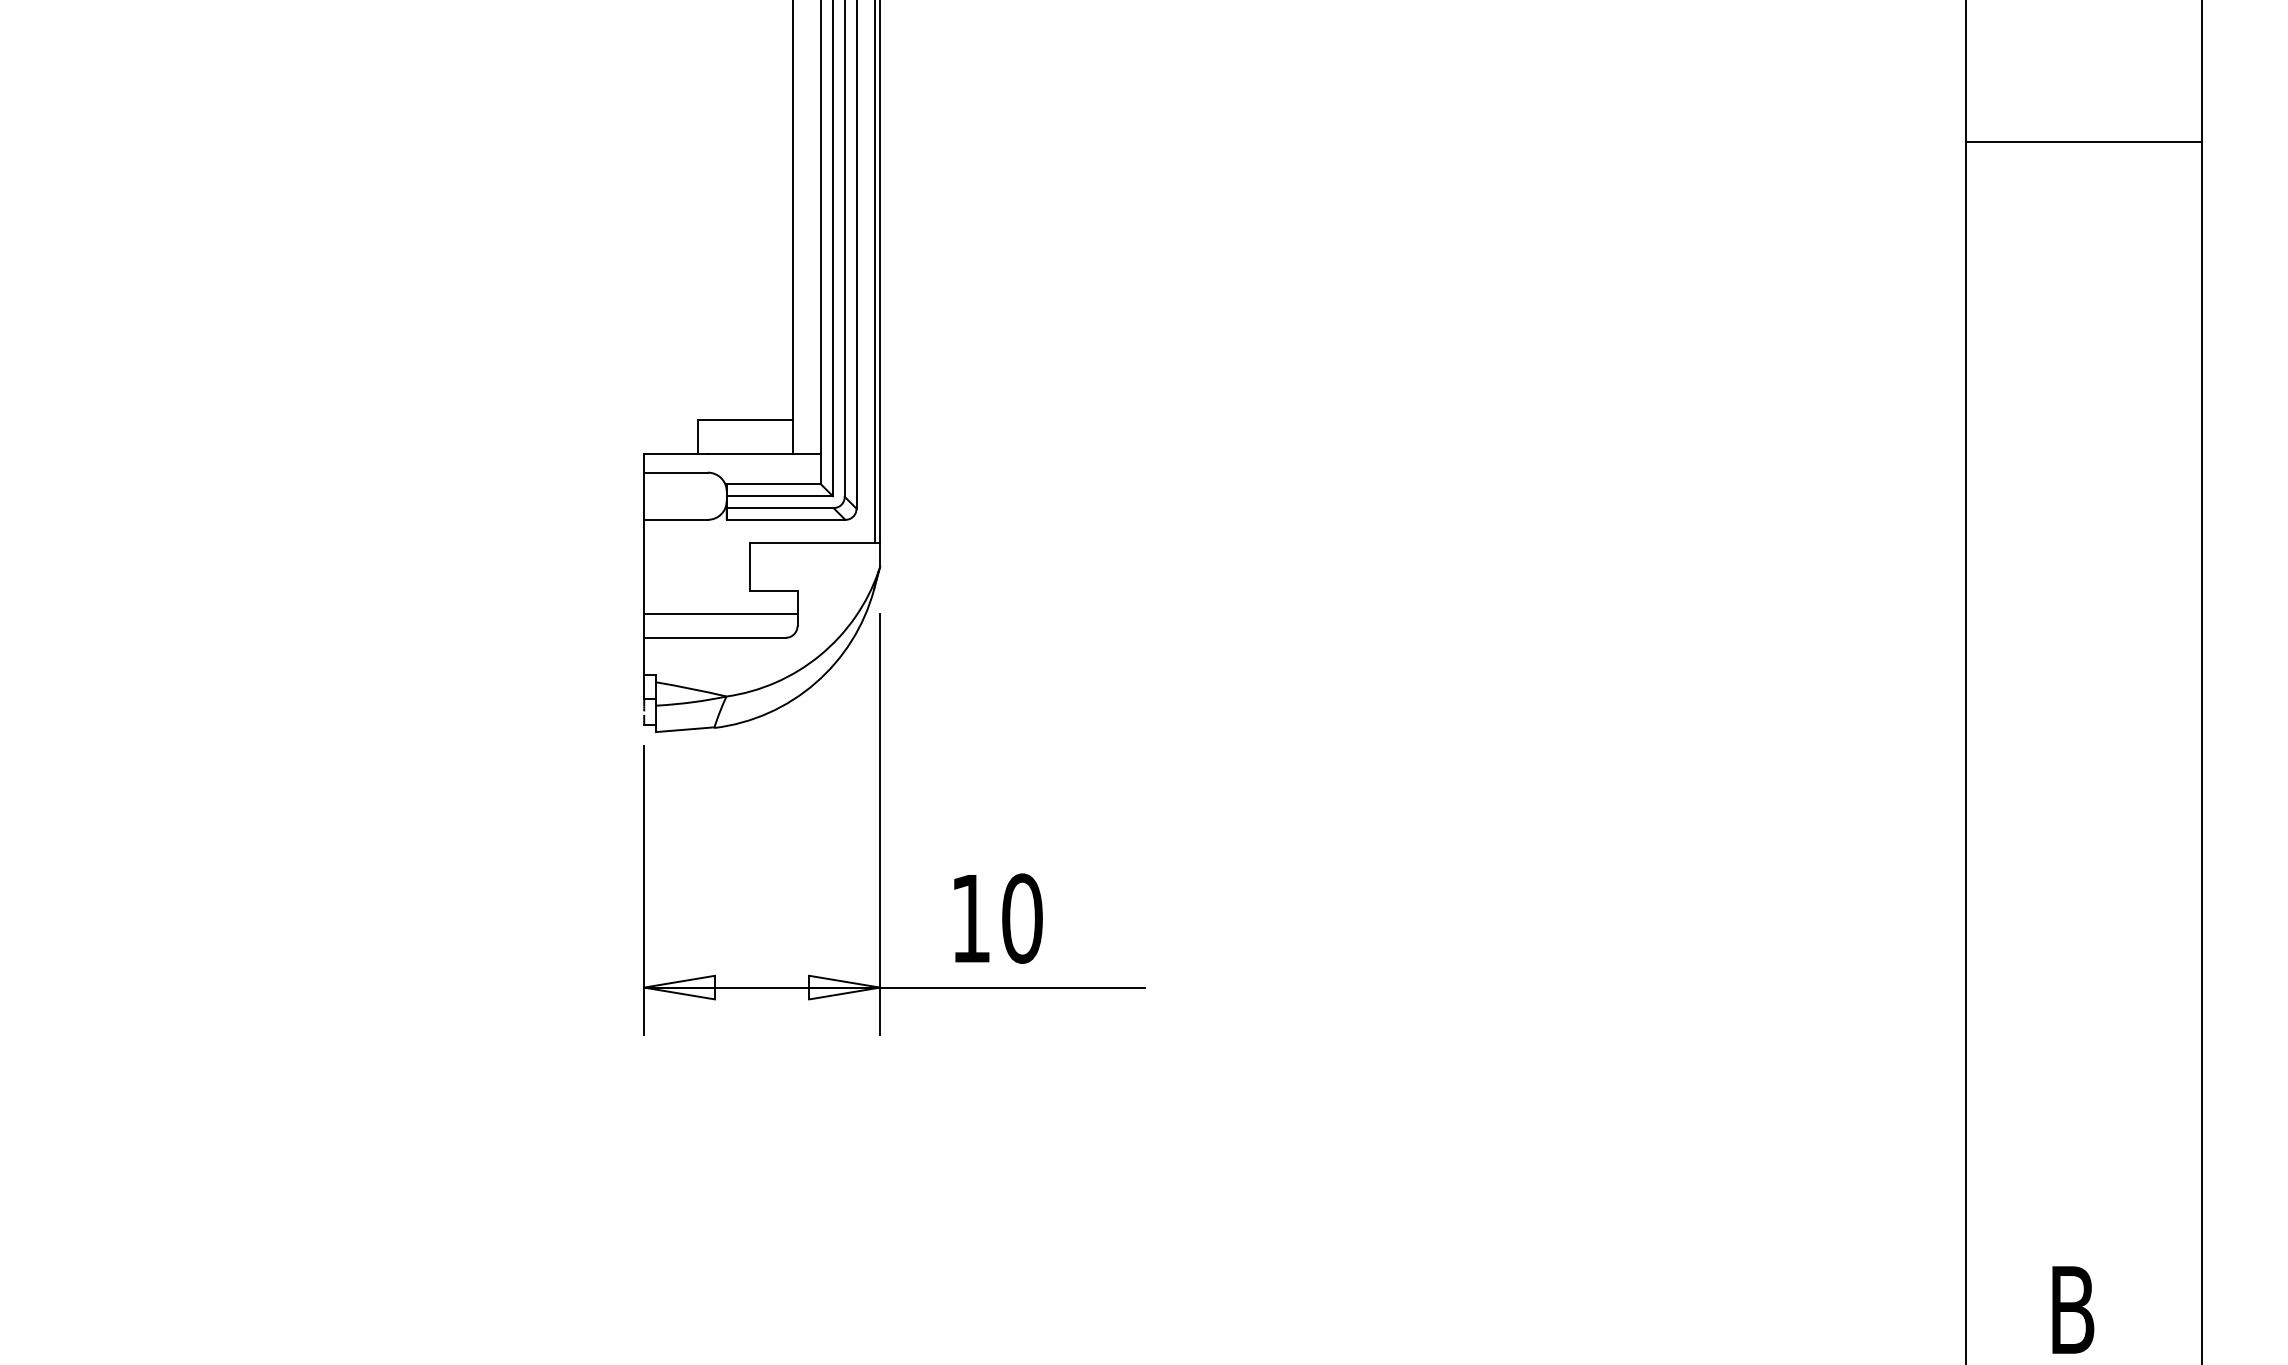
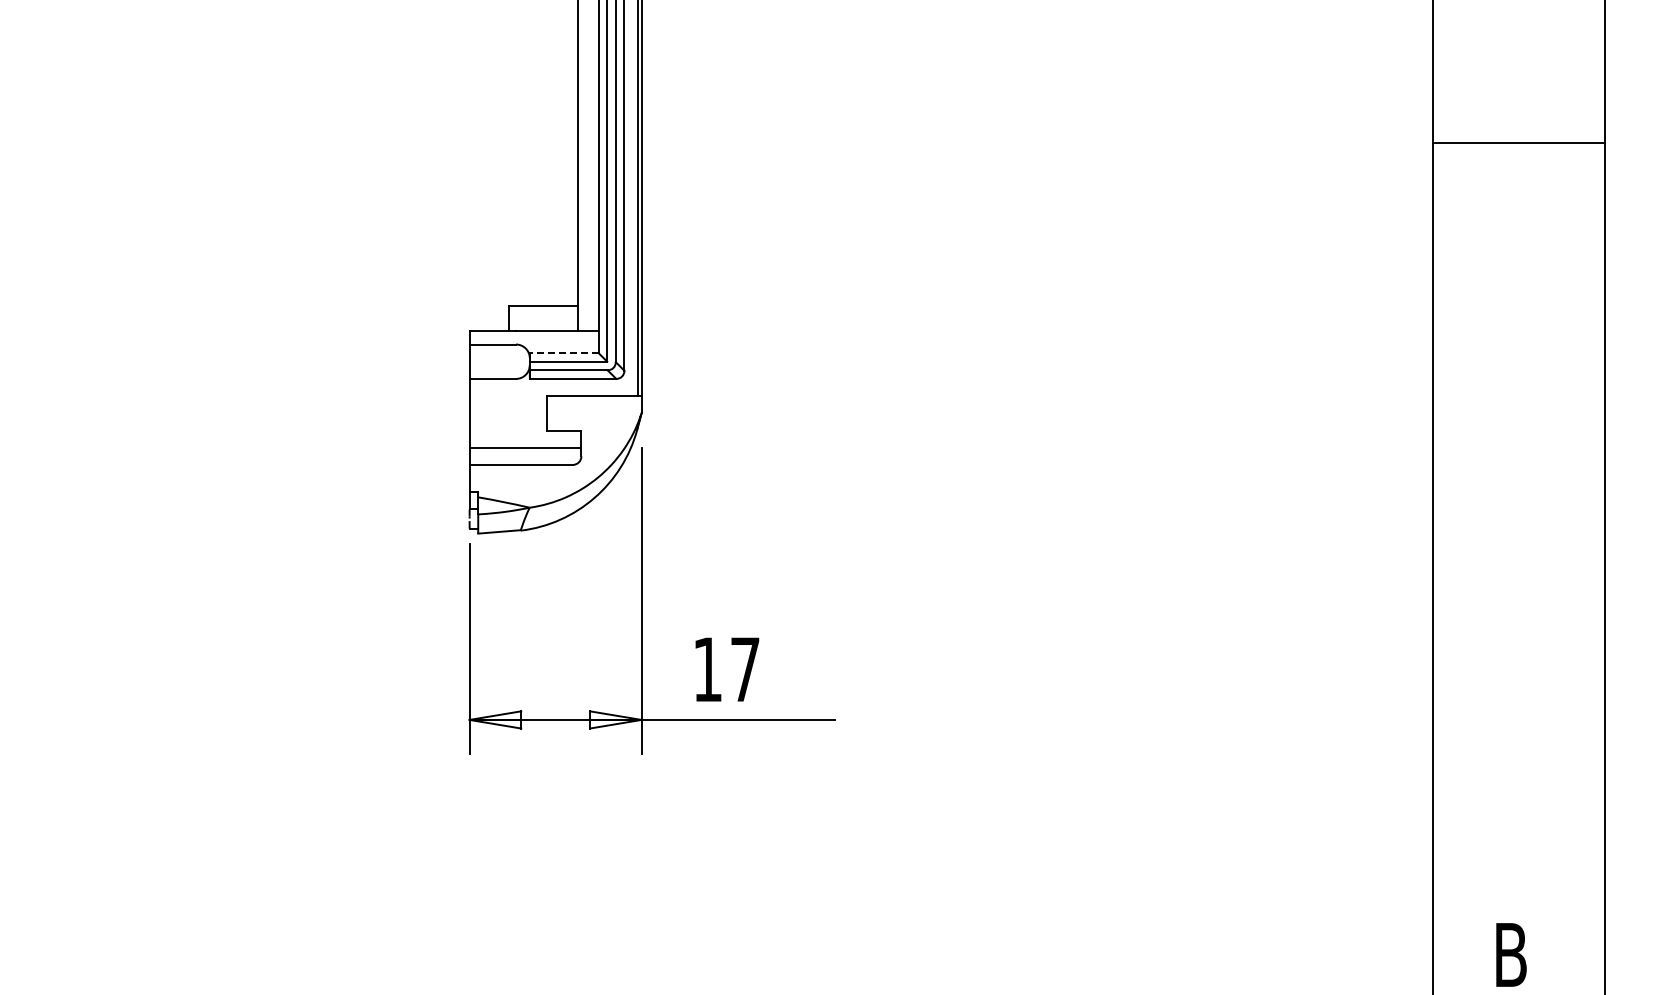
line: (2084, 142) -> (1519, 143), moved
line: (772, 484) -> (563, 353), solid -> dashed
text: (1022, 918) -> (745, 669), 10 -> 17

